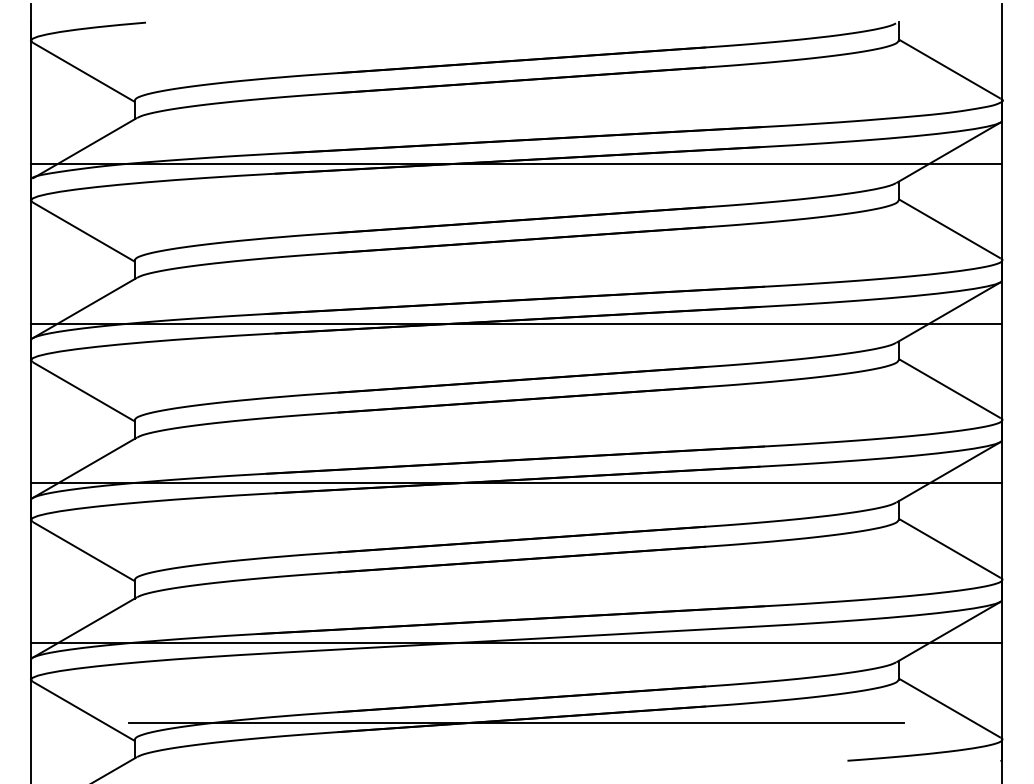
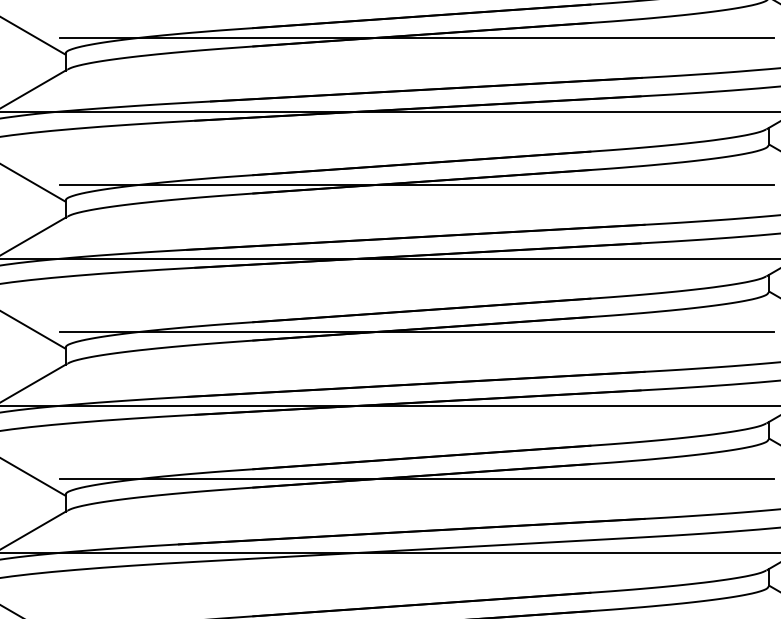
line: (516, 84) -> (416, 38), added
line: (516, 243) -> (416, 184), added
line: (516, 403) -> (416, 332), added
line: (516, 563) -> (416, 479), added

